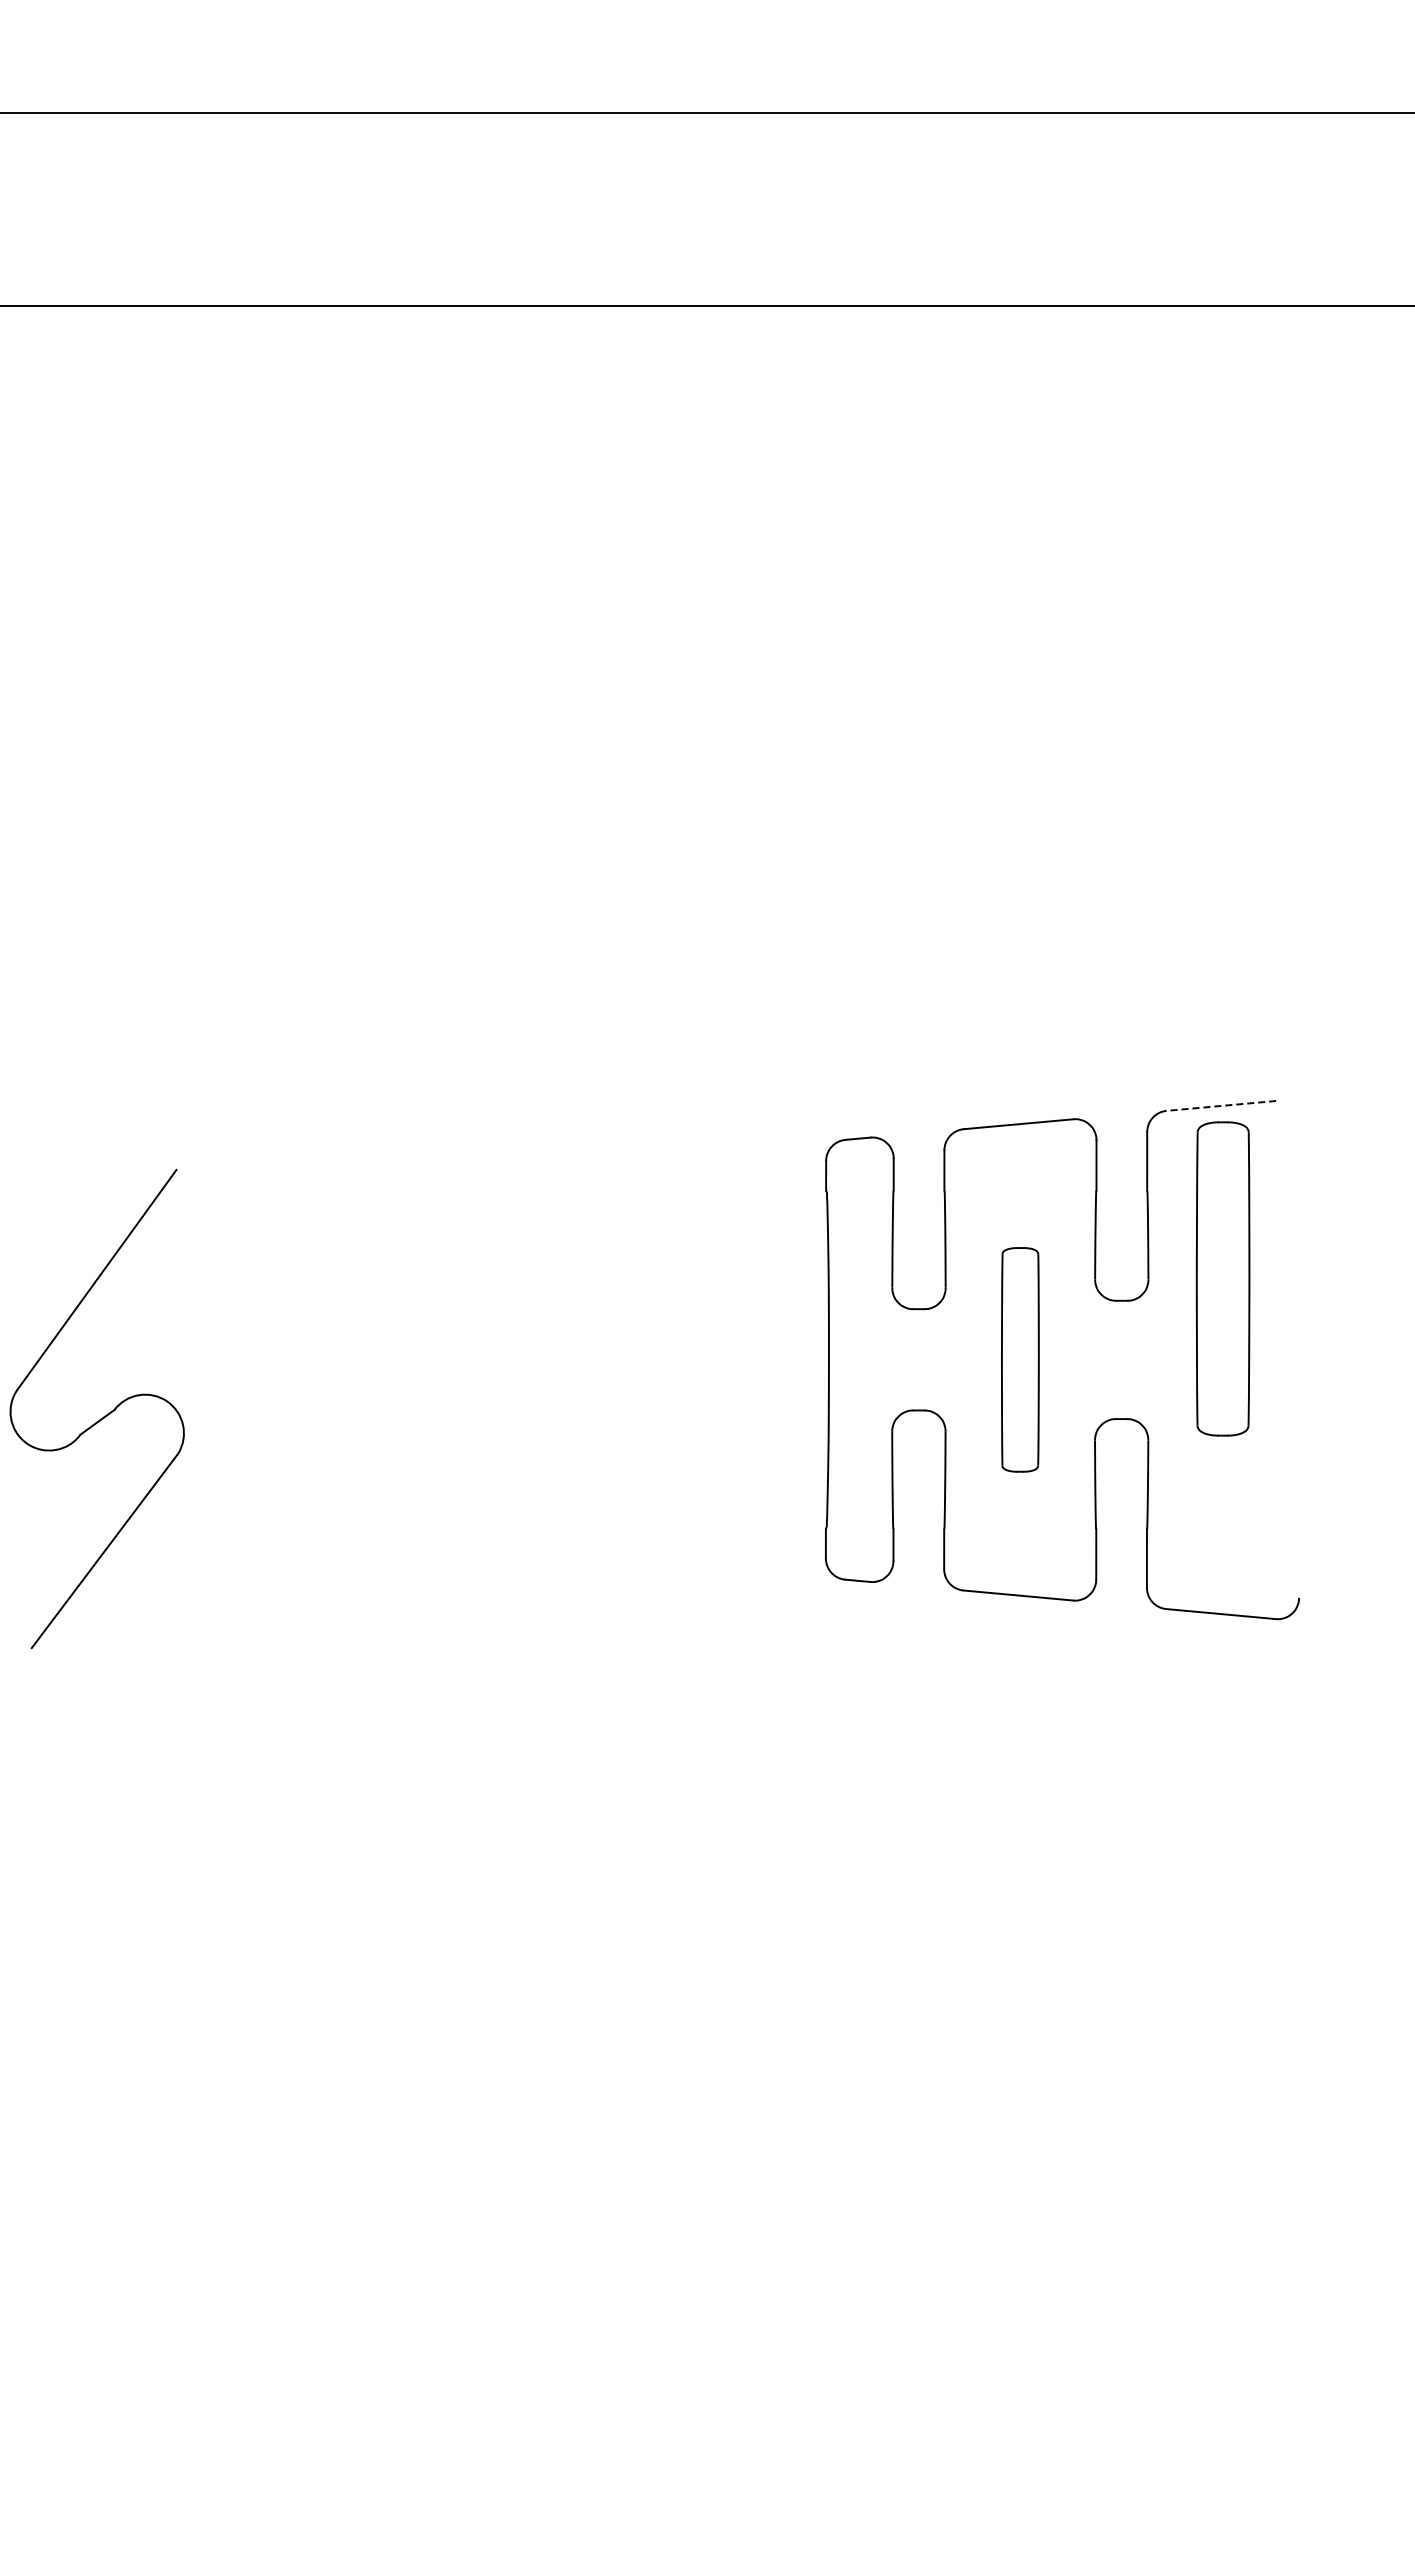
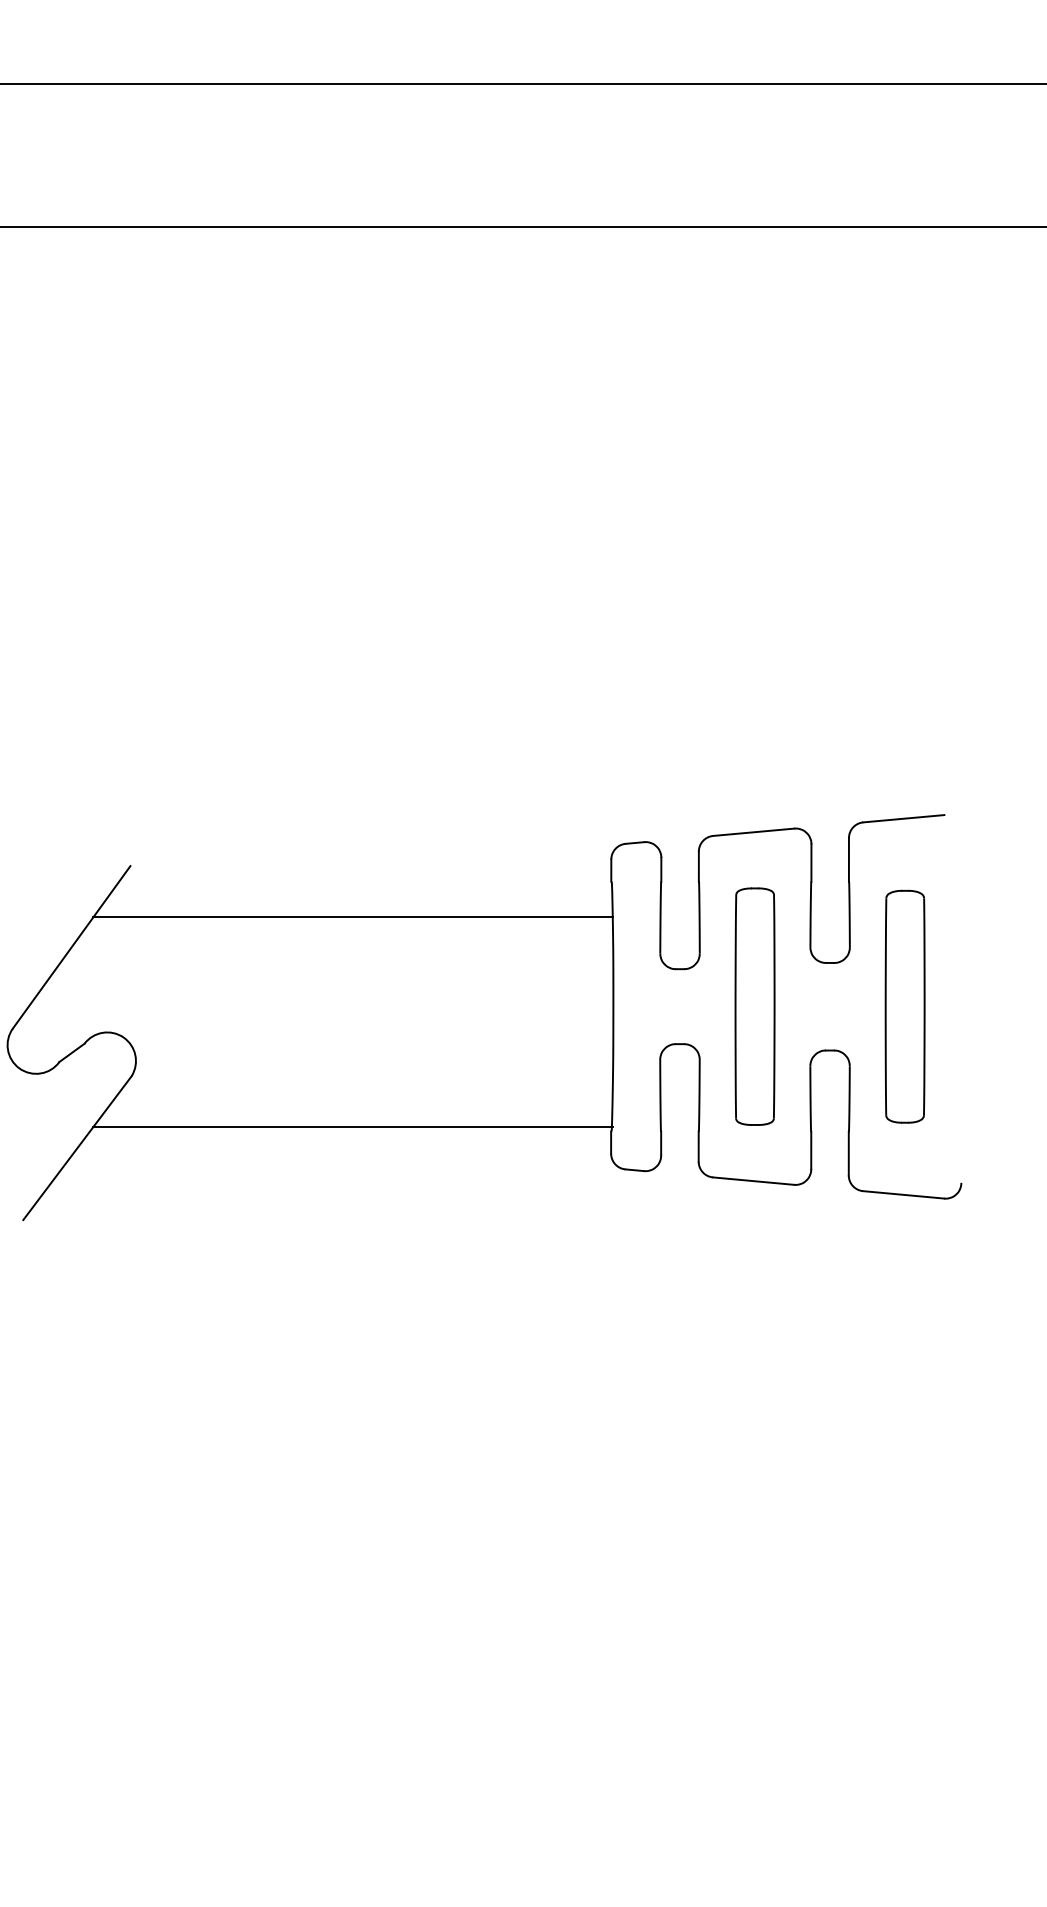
line: (1221, 1105) -> (903, 818), dashed -> solid
line: (477, 1239) -> (353, 917), added
part: (1222, 1278) -> (904, 1006), moved
part: (1020, 1359) -> (755, 1006), size x1.43
line: (476, 1522) -> (352, 1127), added

